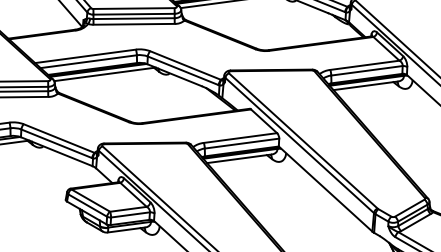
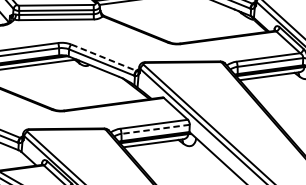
line: (186, 65) -> (104, 57), solid -> dashed
line: (242, 143) -> (156, 129), solid -> dashed

